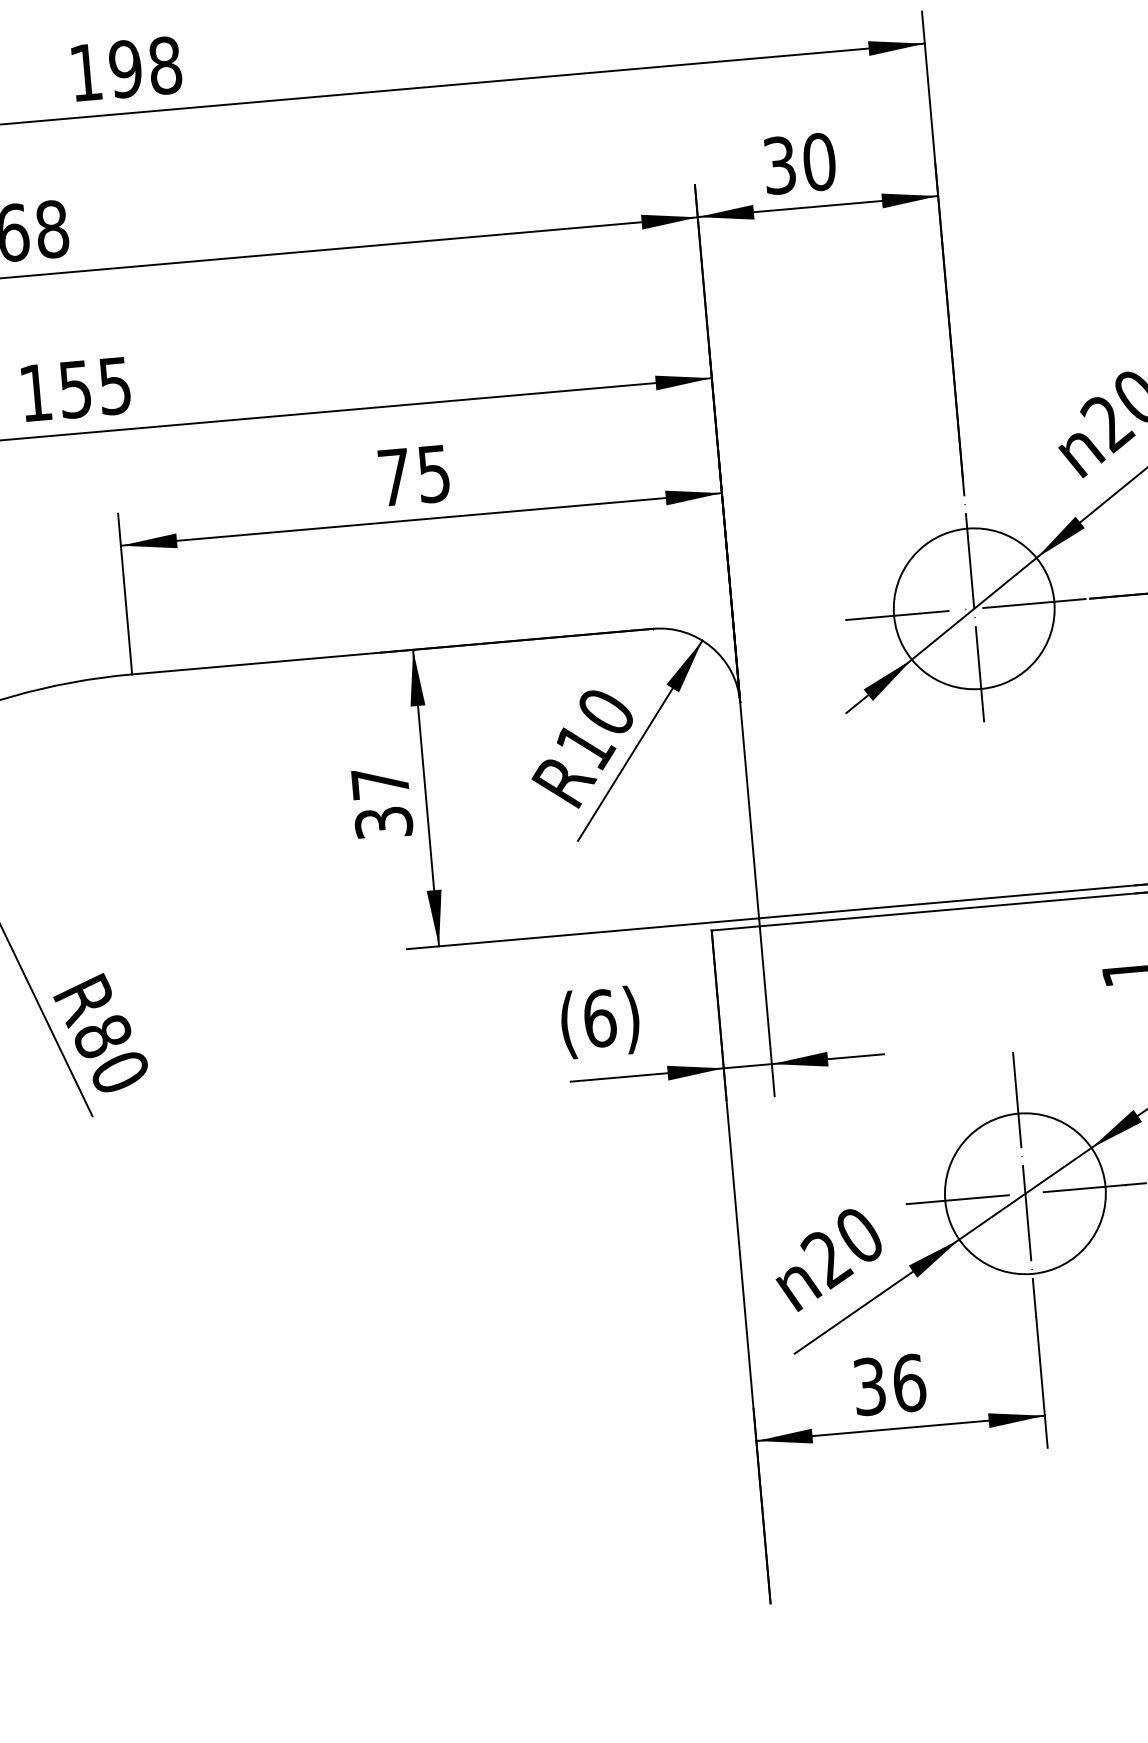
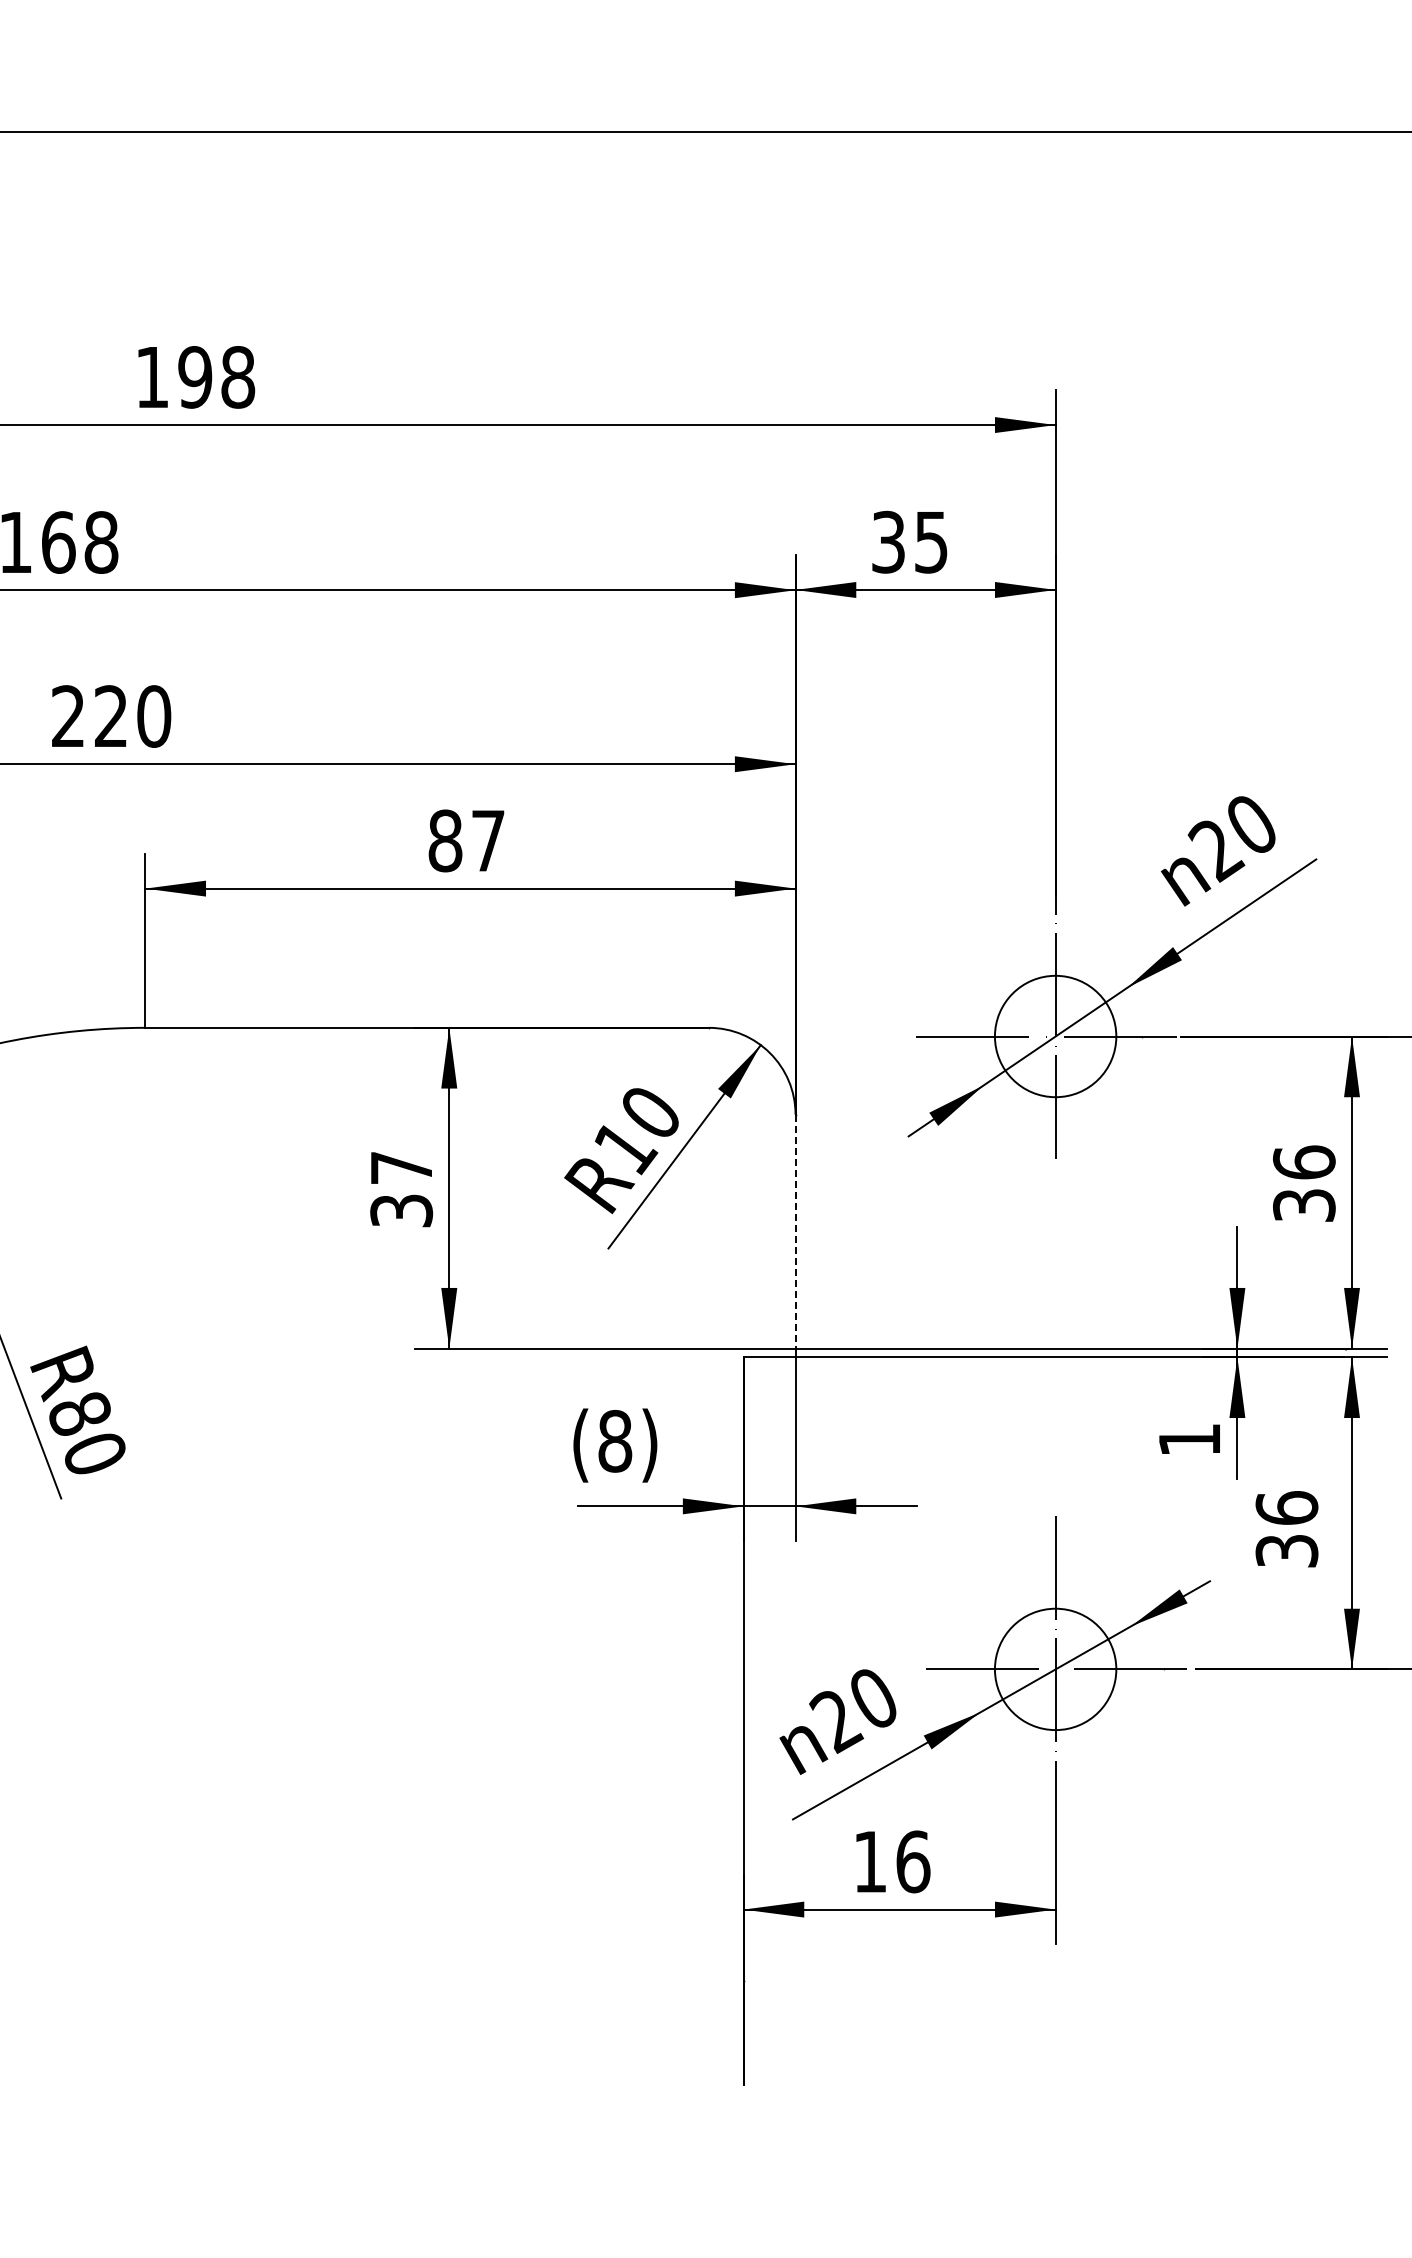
text: (819, 161) -> (931, 541), 30 -> 35
text: (75, 389) -> (111, 716), 155 -> 220
text: (413, 475) -> (466, 840), 75 -> 87
circle: (974, 608) -> (1055, 1036), size x0.7
line: (749, 810) -> (795, 1232), solid -> dashed
text: (600, 1018) -> (615, 1441), 6 -> 8
circle: (1025, 1193) -> (1055, 1669), size x0.7
text: (869, 1386) -> (870, 1861), 36 -> 16

